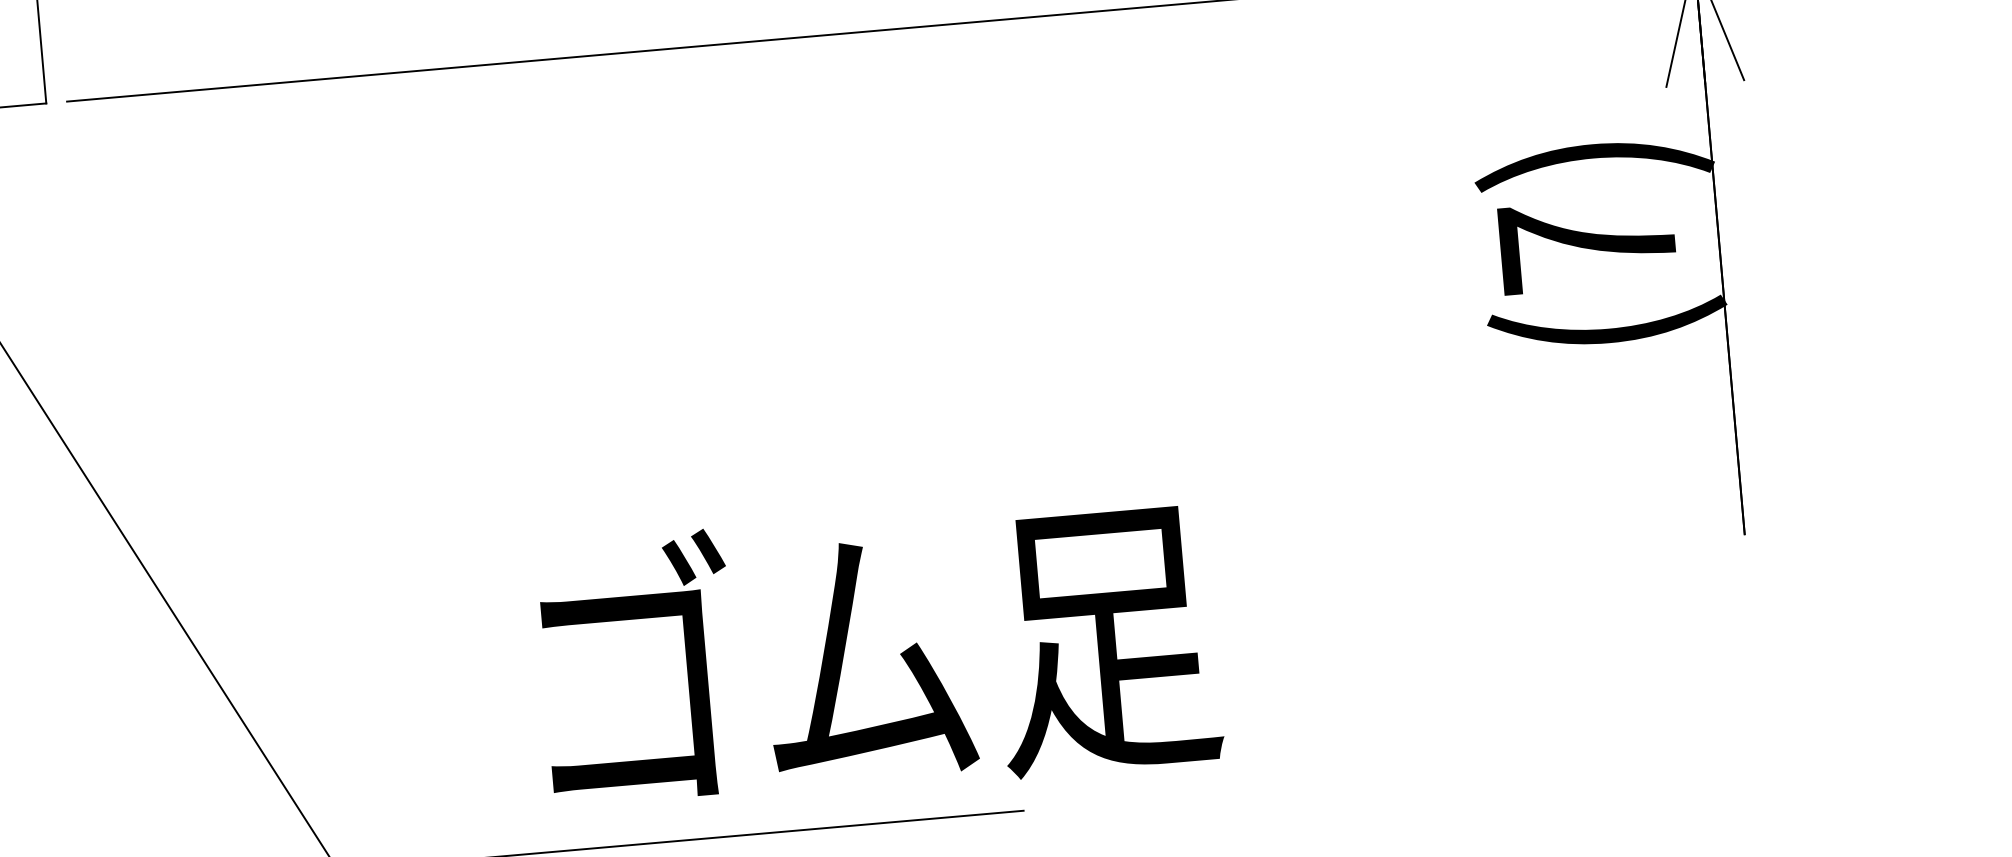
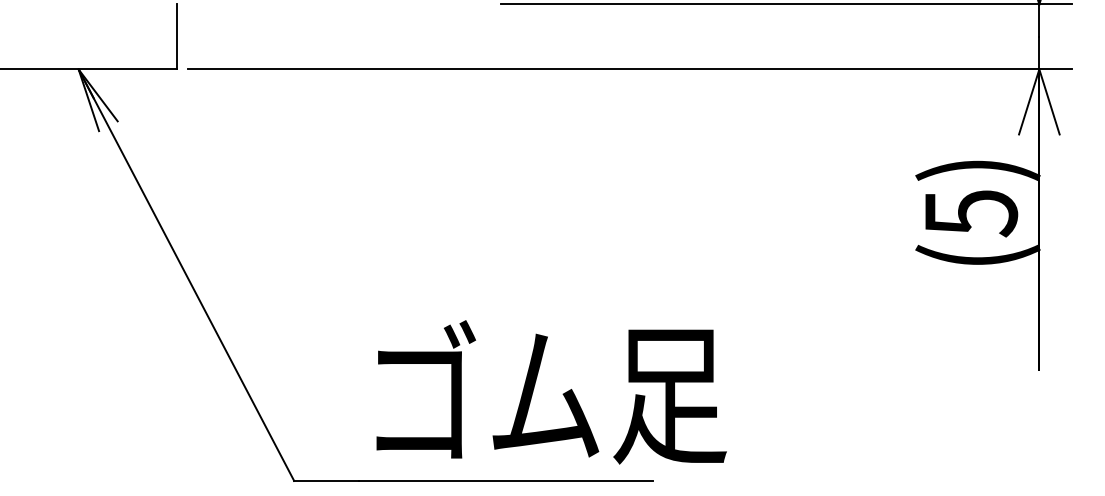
text: (1588, 245) -> (971, 213), (7) -> (5)
text: (878, 653) -> (551, 392), moved

